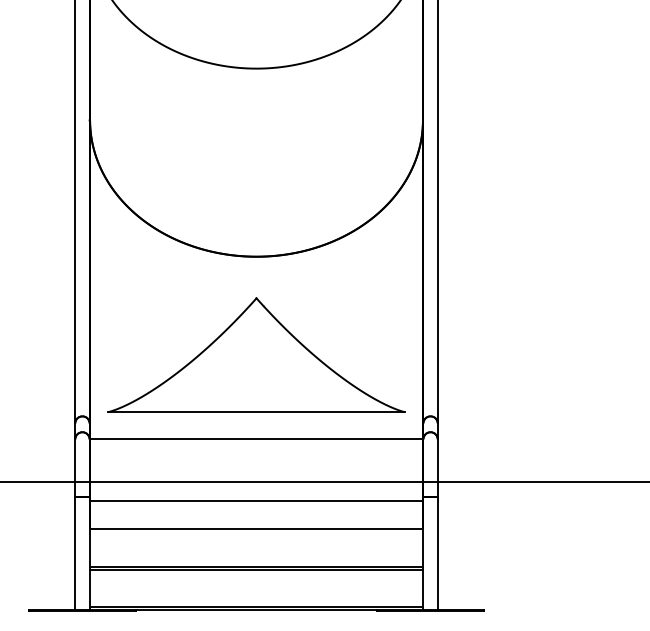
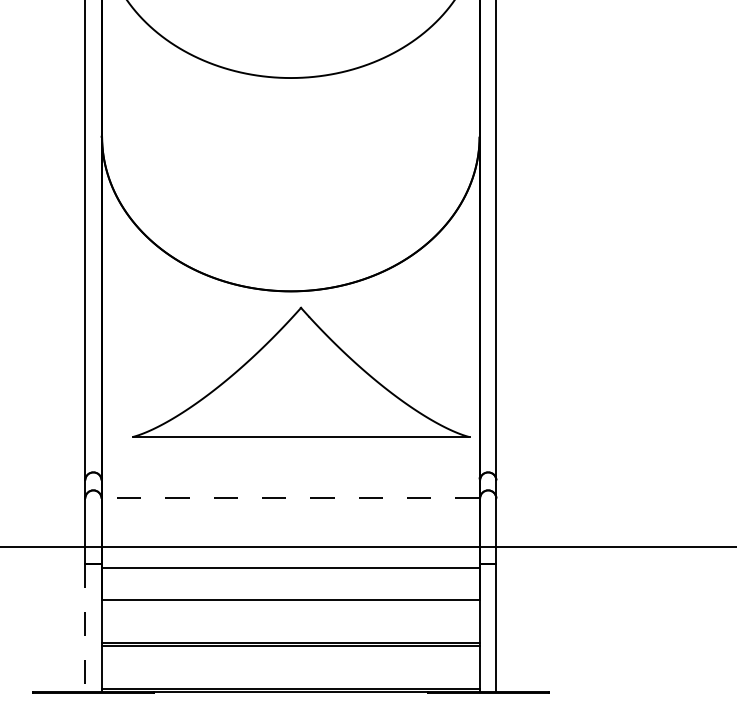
part: (256, 354) -> (301, 371), moved
line: (256, 438) -> (290, 497), solid -> dashed
line: (75, 553) -> (85, 627), solid -> dashed

